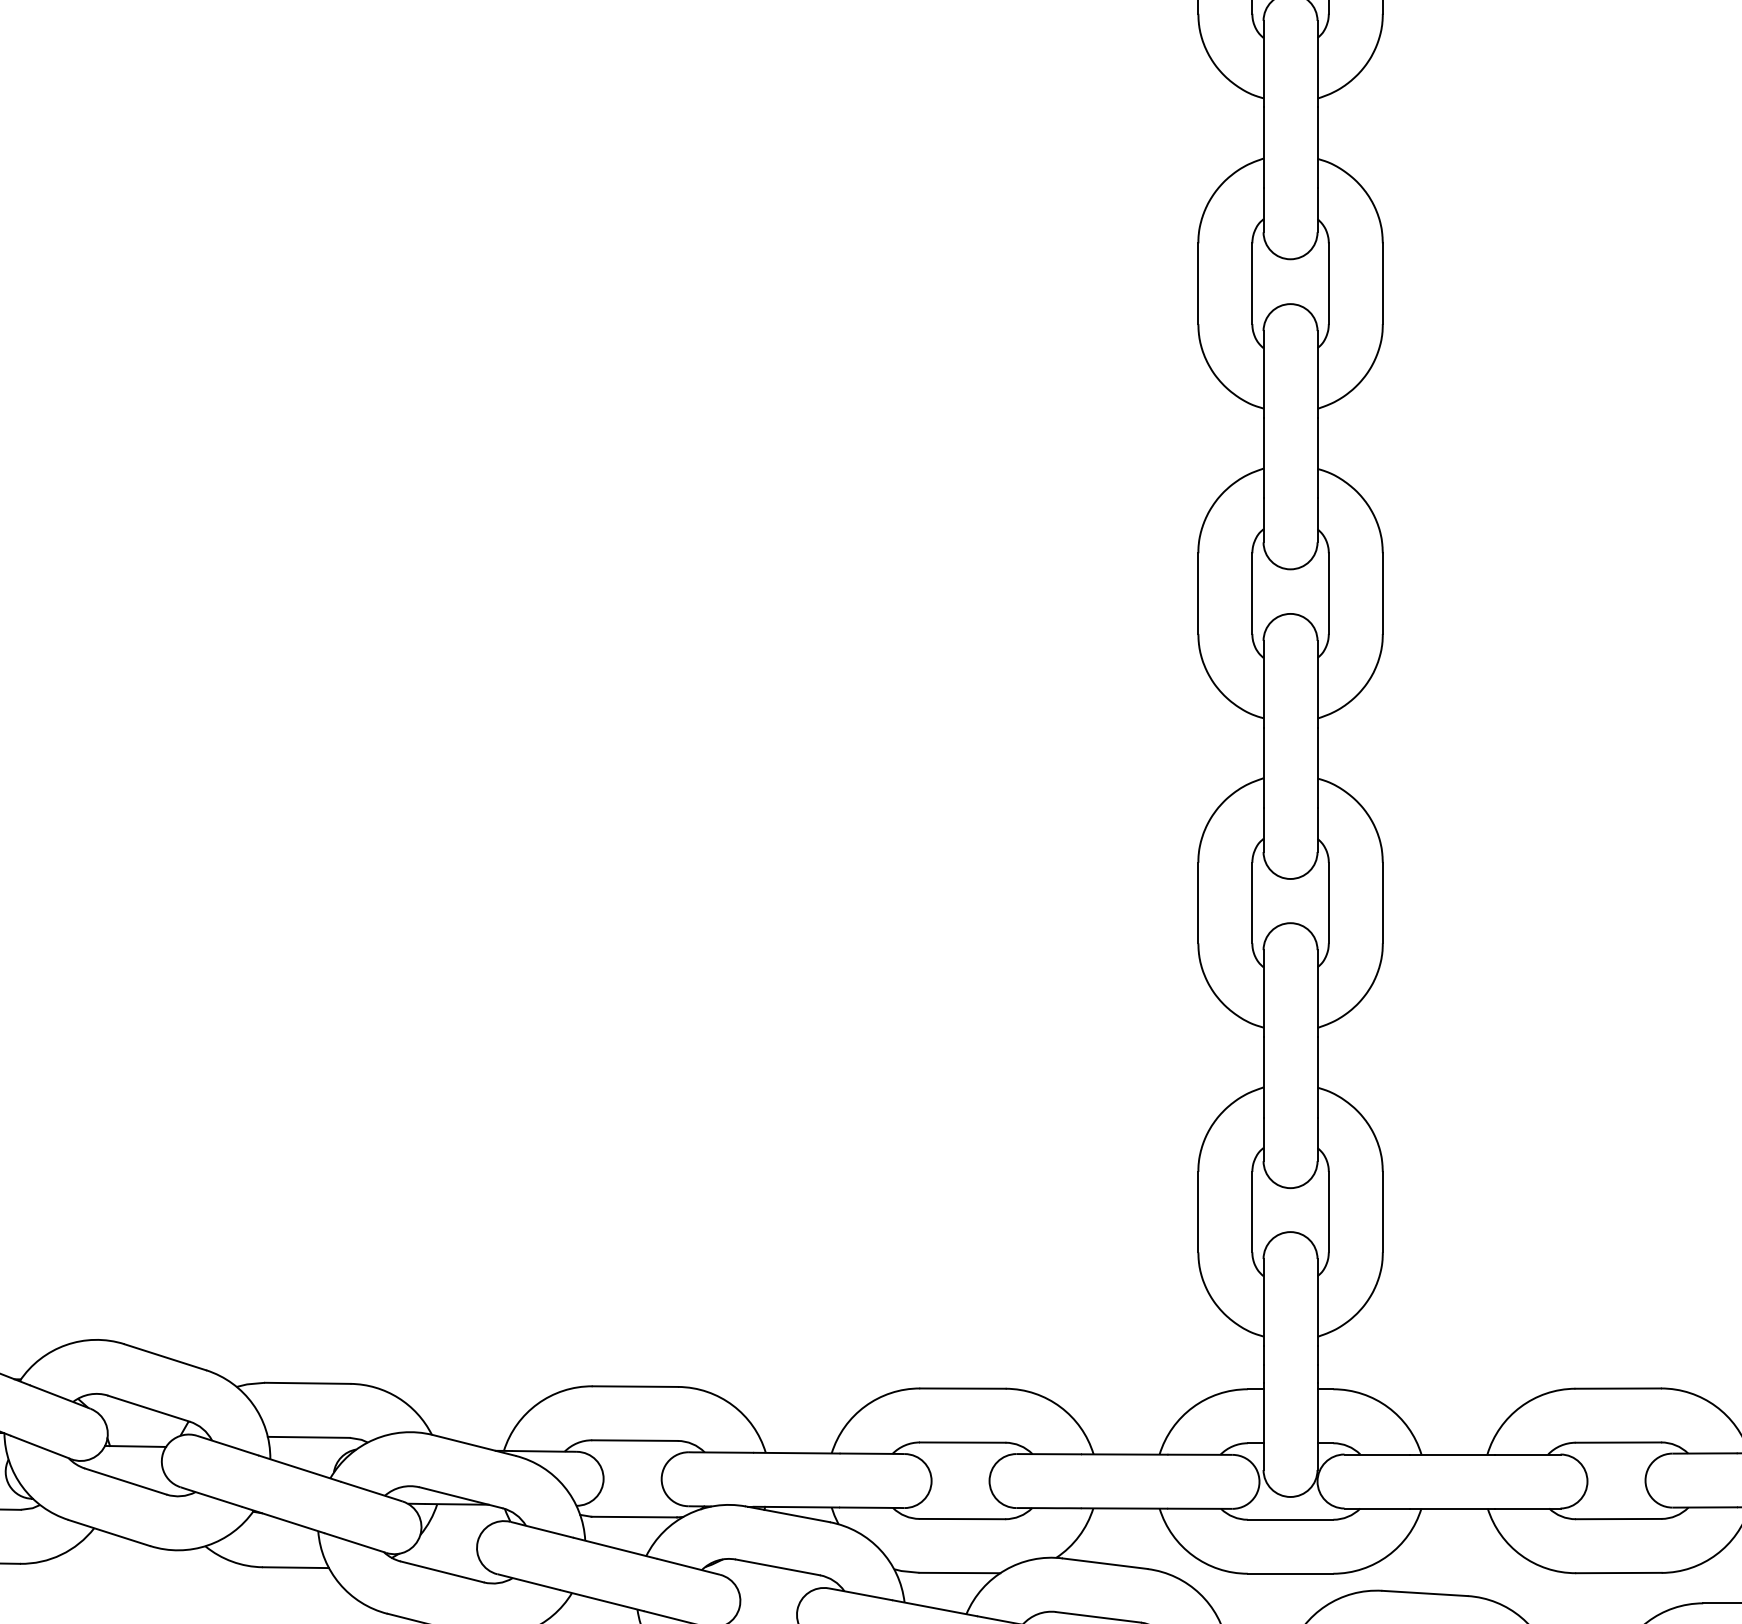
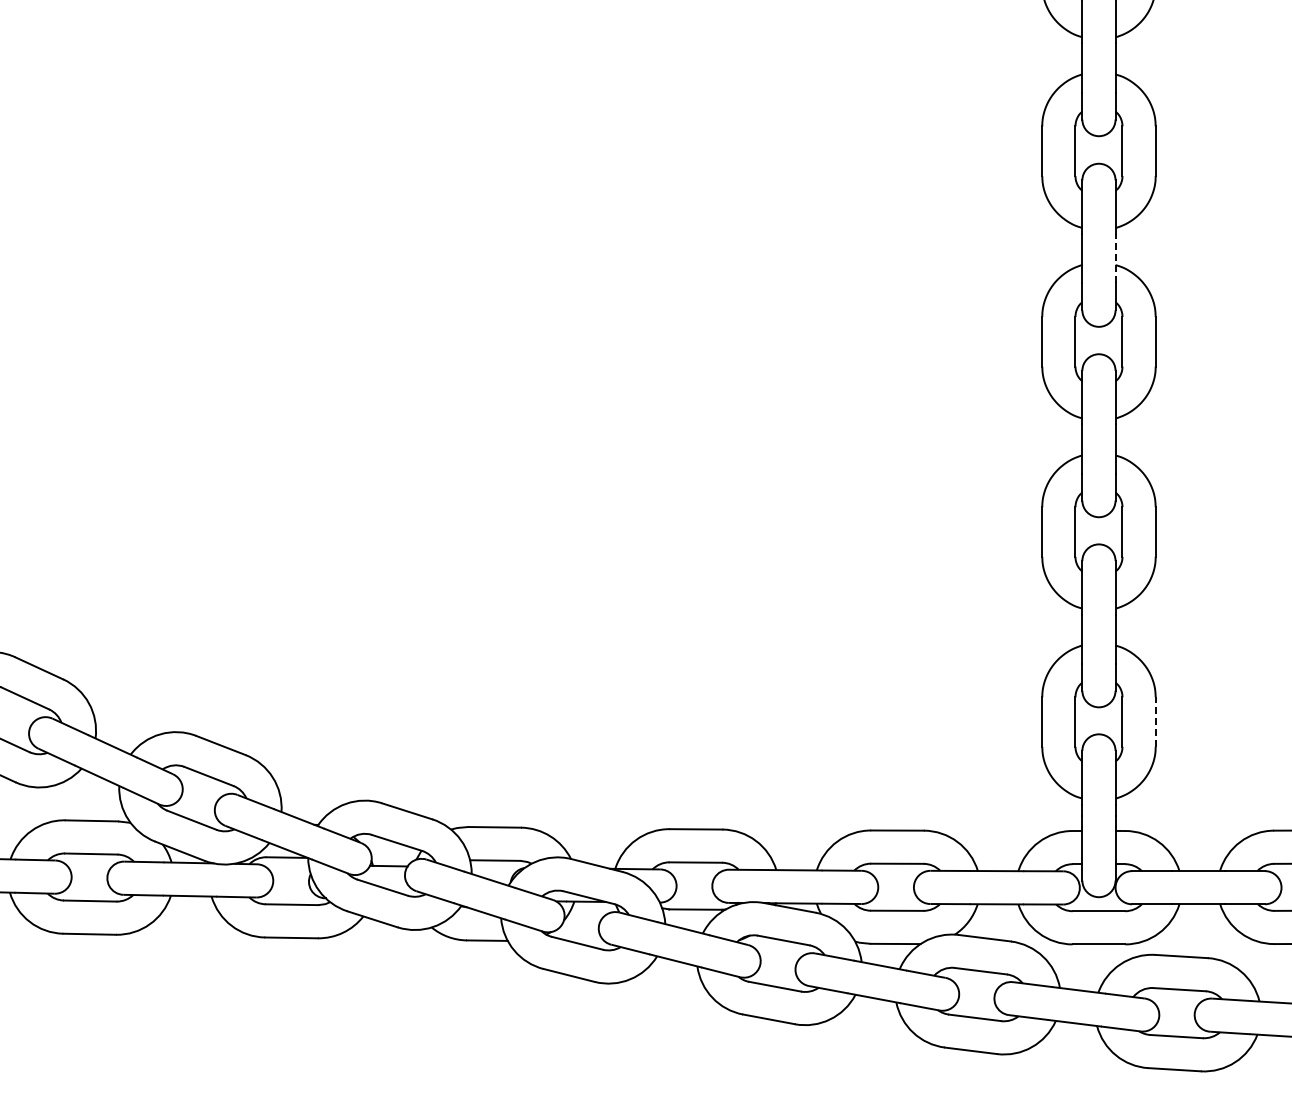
line: (1317, 458) -> (1115, 258), solid -> dashed
line: (1382, 1212) -> (1155, 722), solid -> dashed

